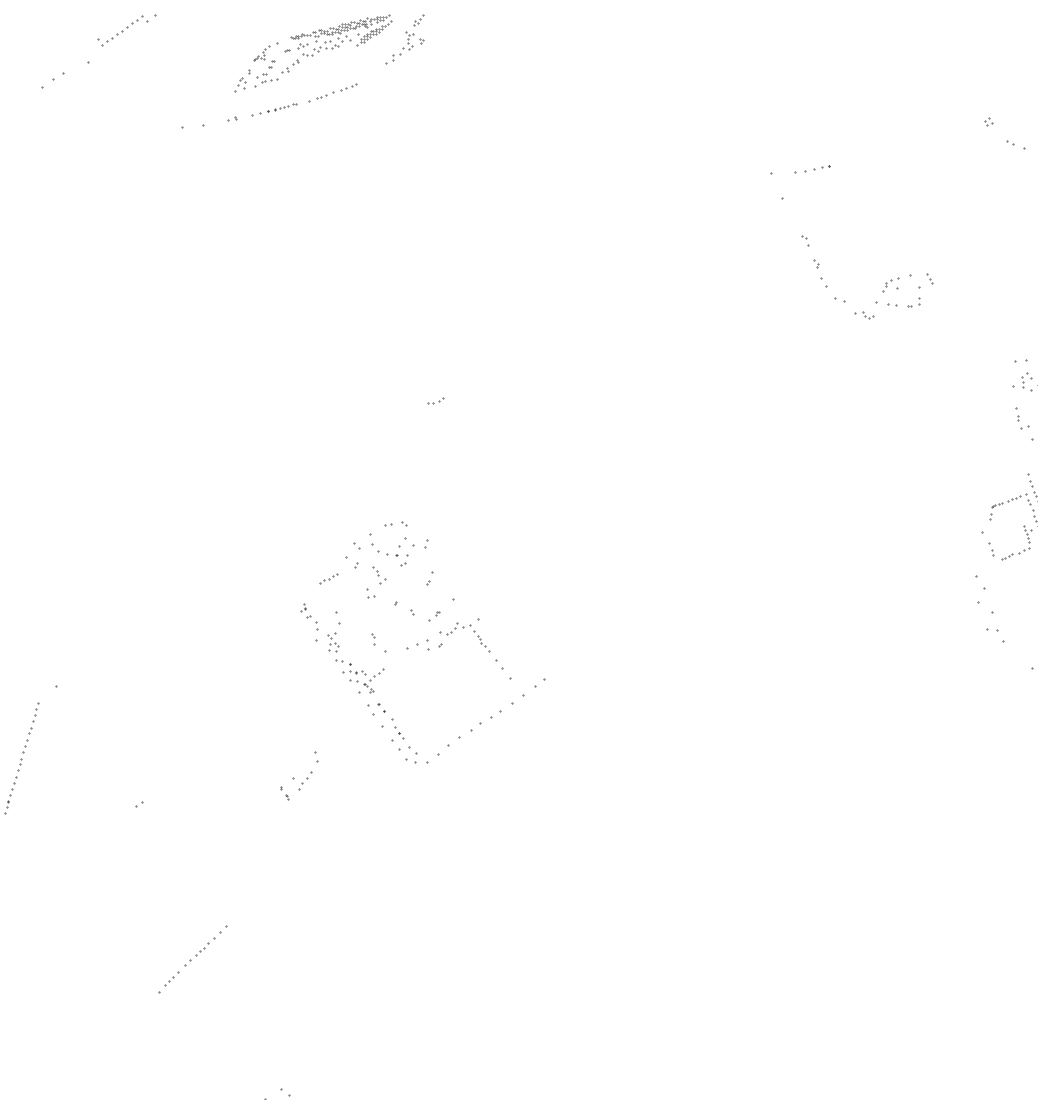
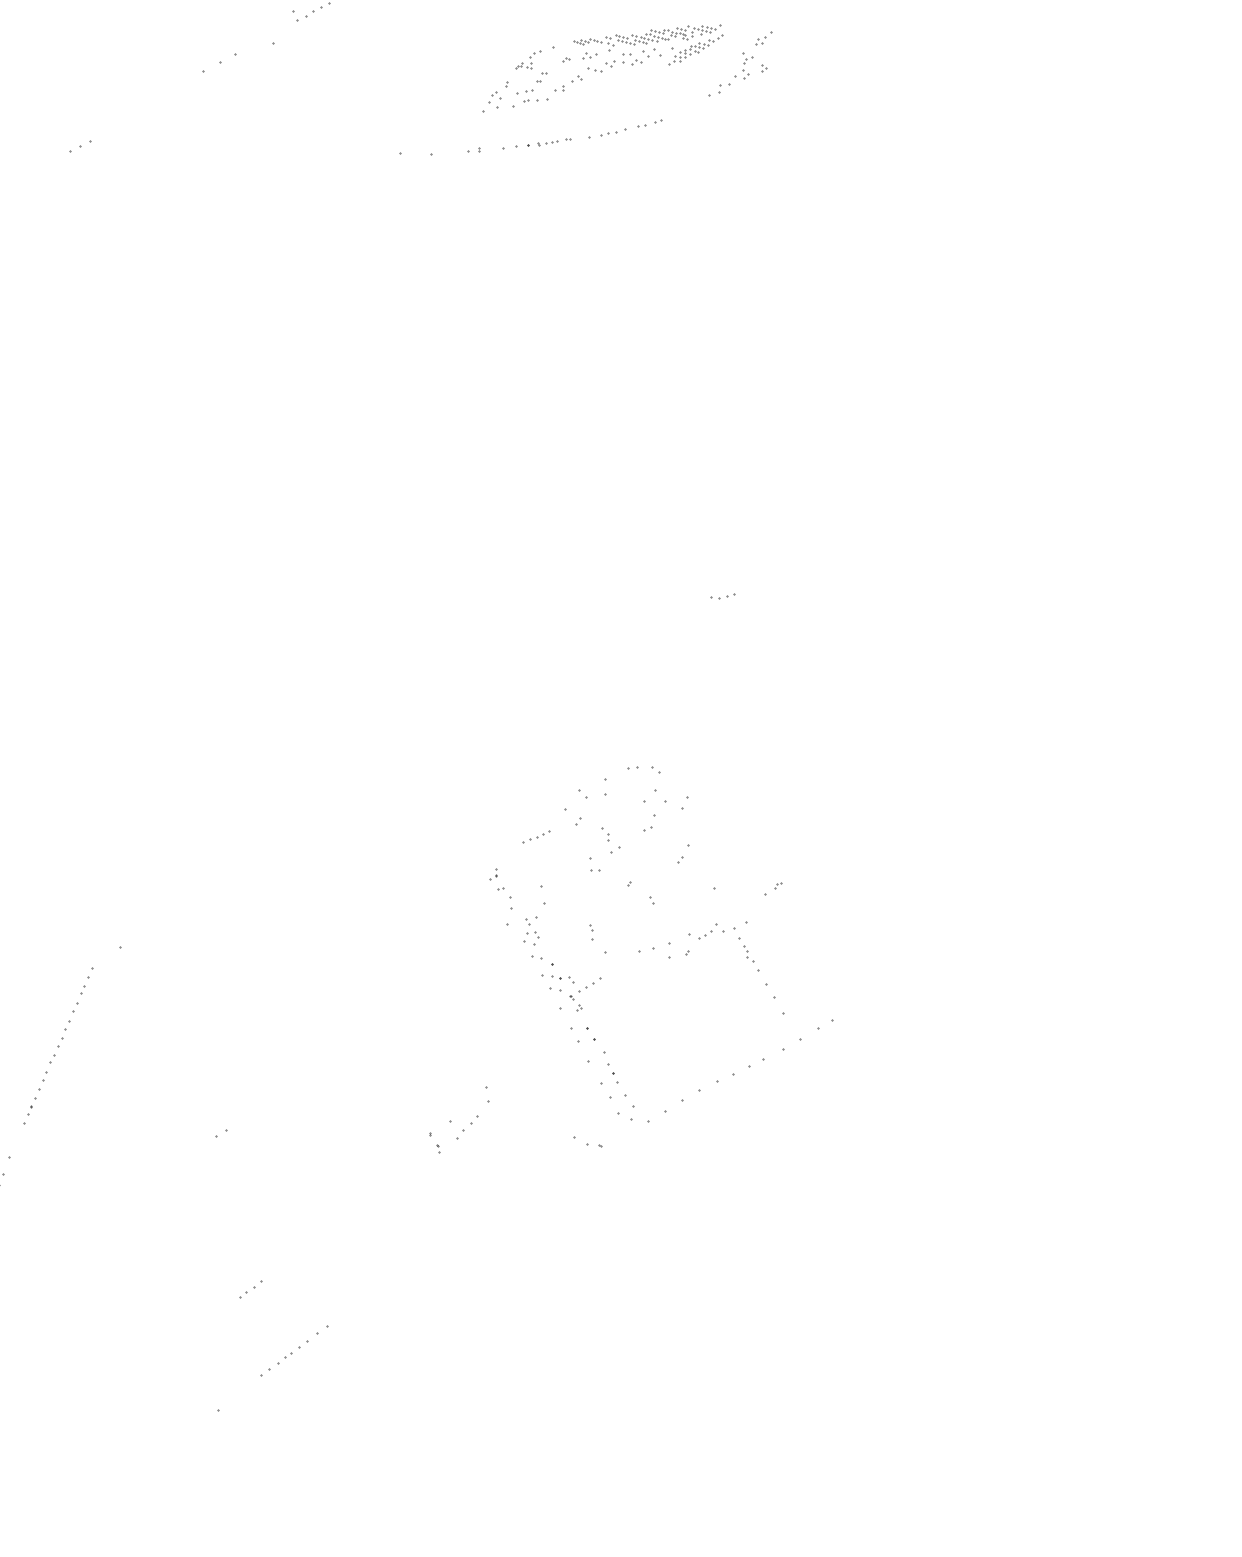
part: (387, 553) -> (587, 1142), moved
part: (434, 616) -> (773, 889), moved
part: (171, 978) -> (250, 1289), moved

